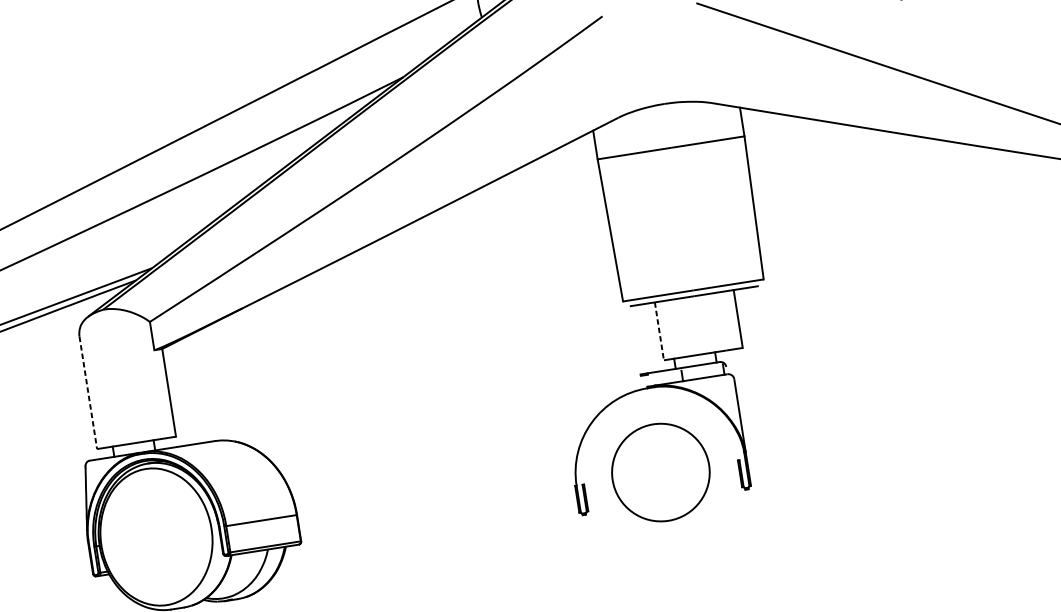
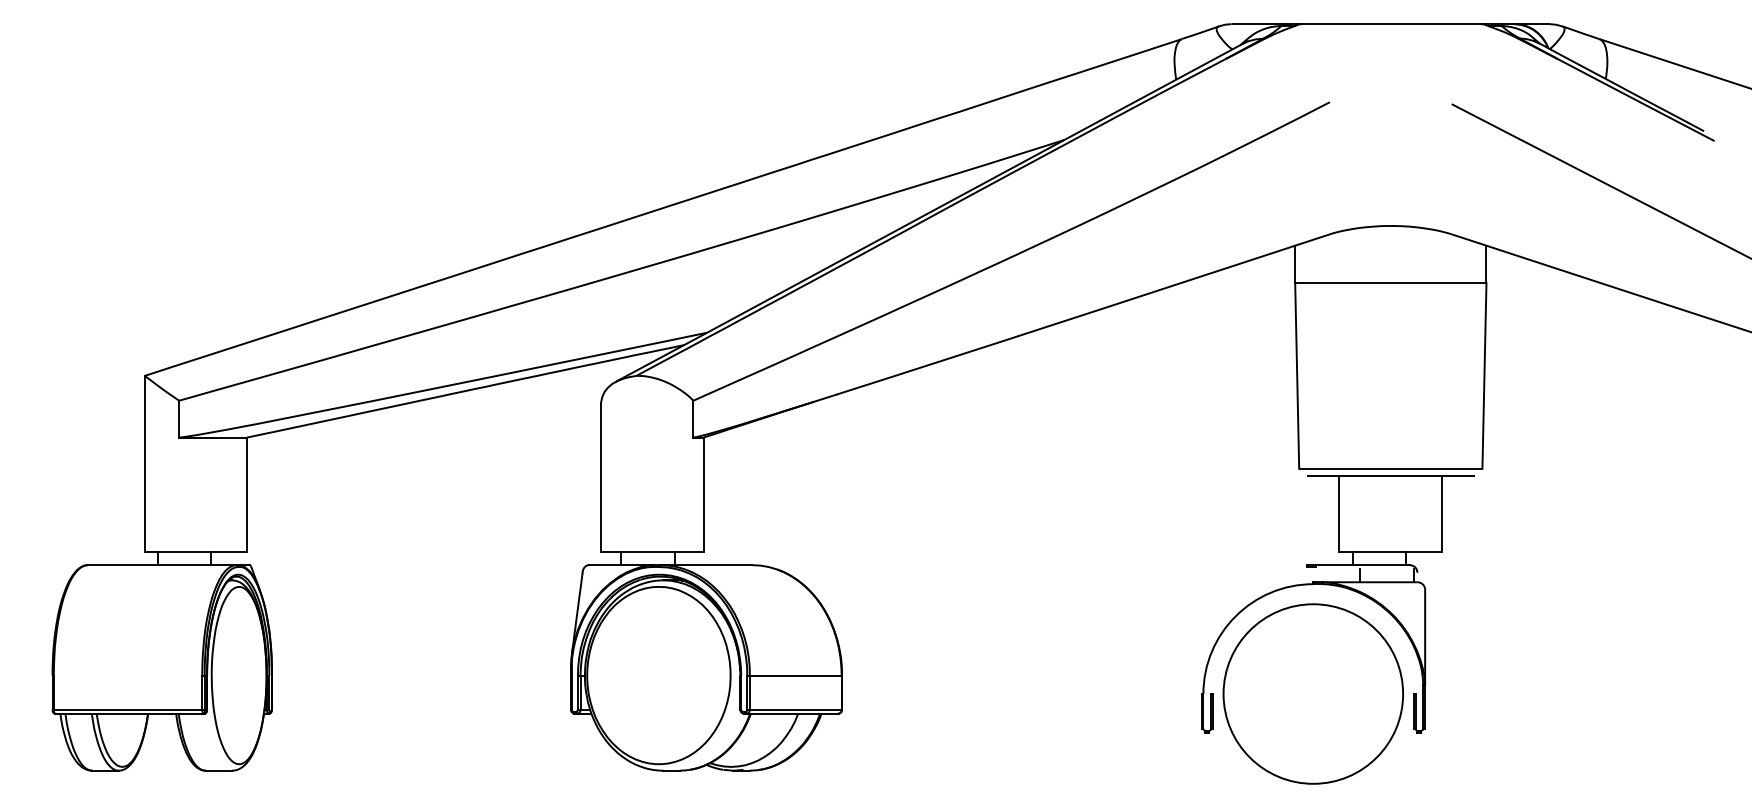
line: (659, 331) -> (1339, 514), dashed -> solid
line: (88, 393) -> (600, 479), dashed -> solid
circle: (660, 472) -> (1312, 693), size x1.43

